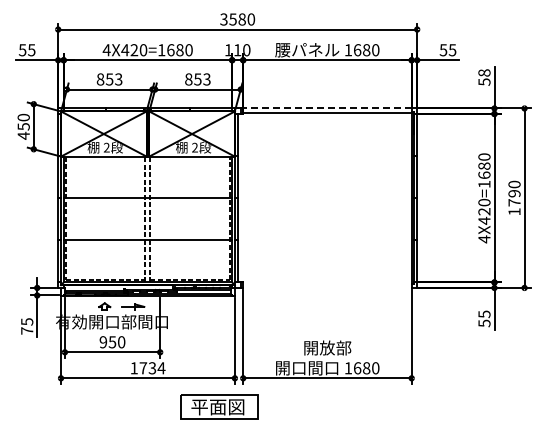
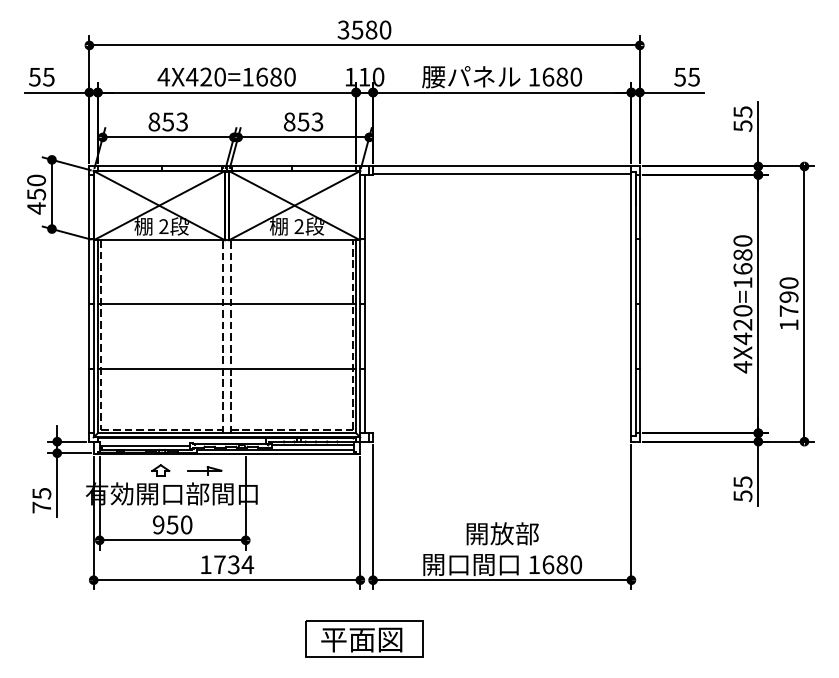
text: (484, 72) -> (743, 111), 58 -> 55
line: (326, 108) -> (500, 166), dashed -> solid
part: (219, 406) -> (364, 638), moved

